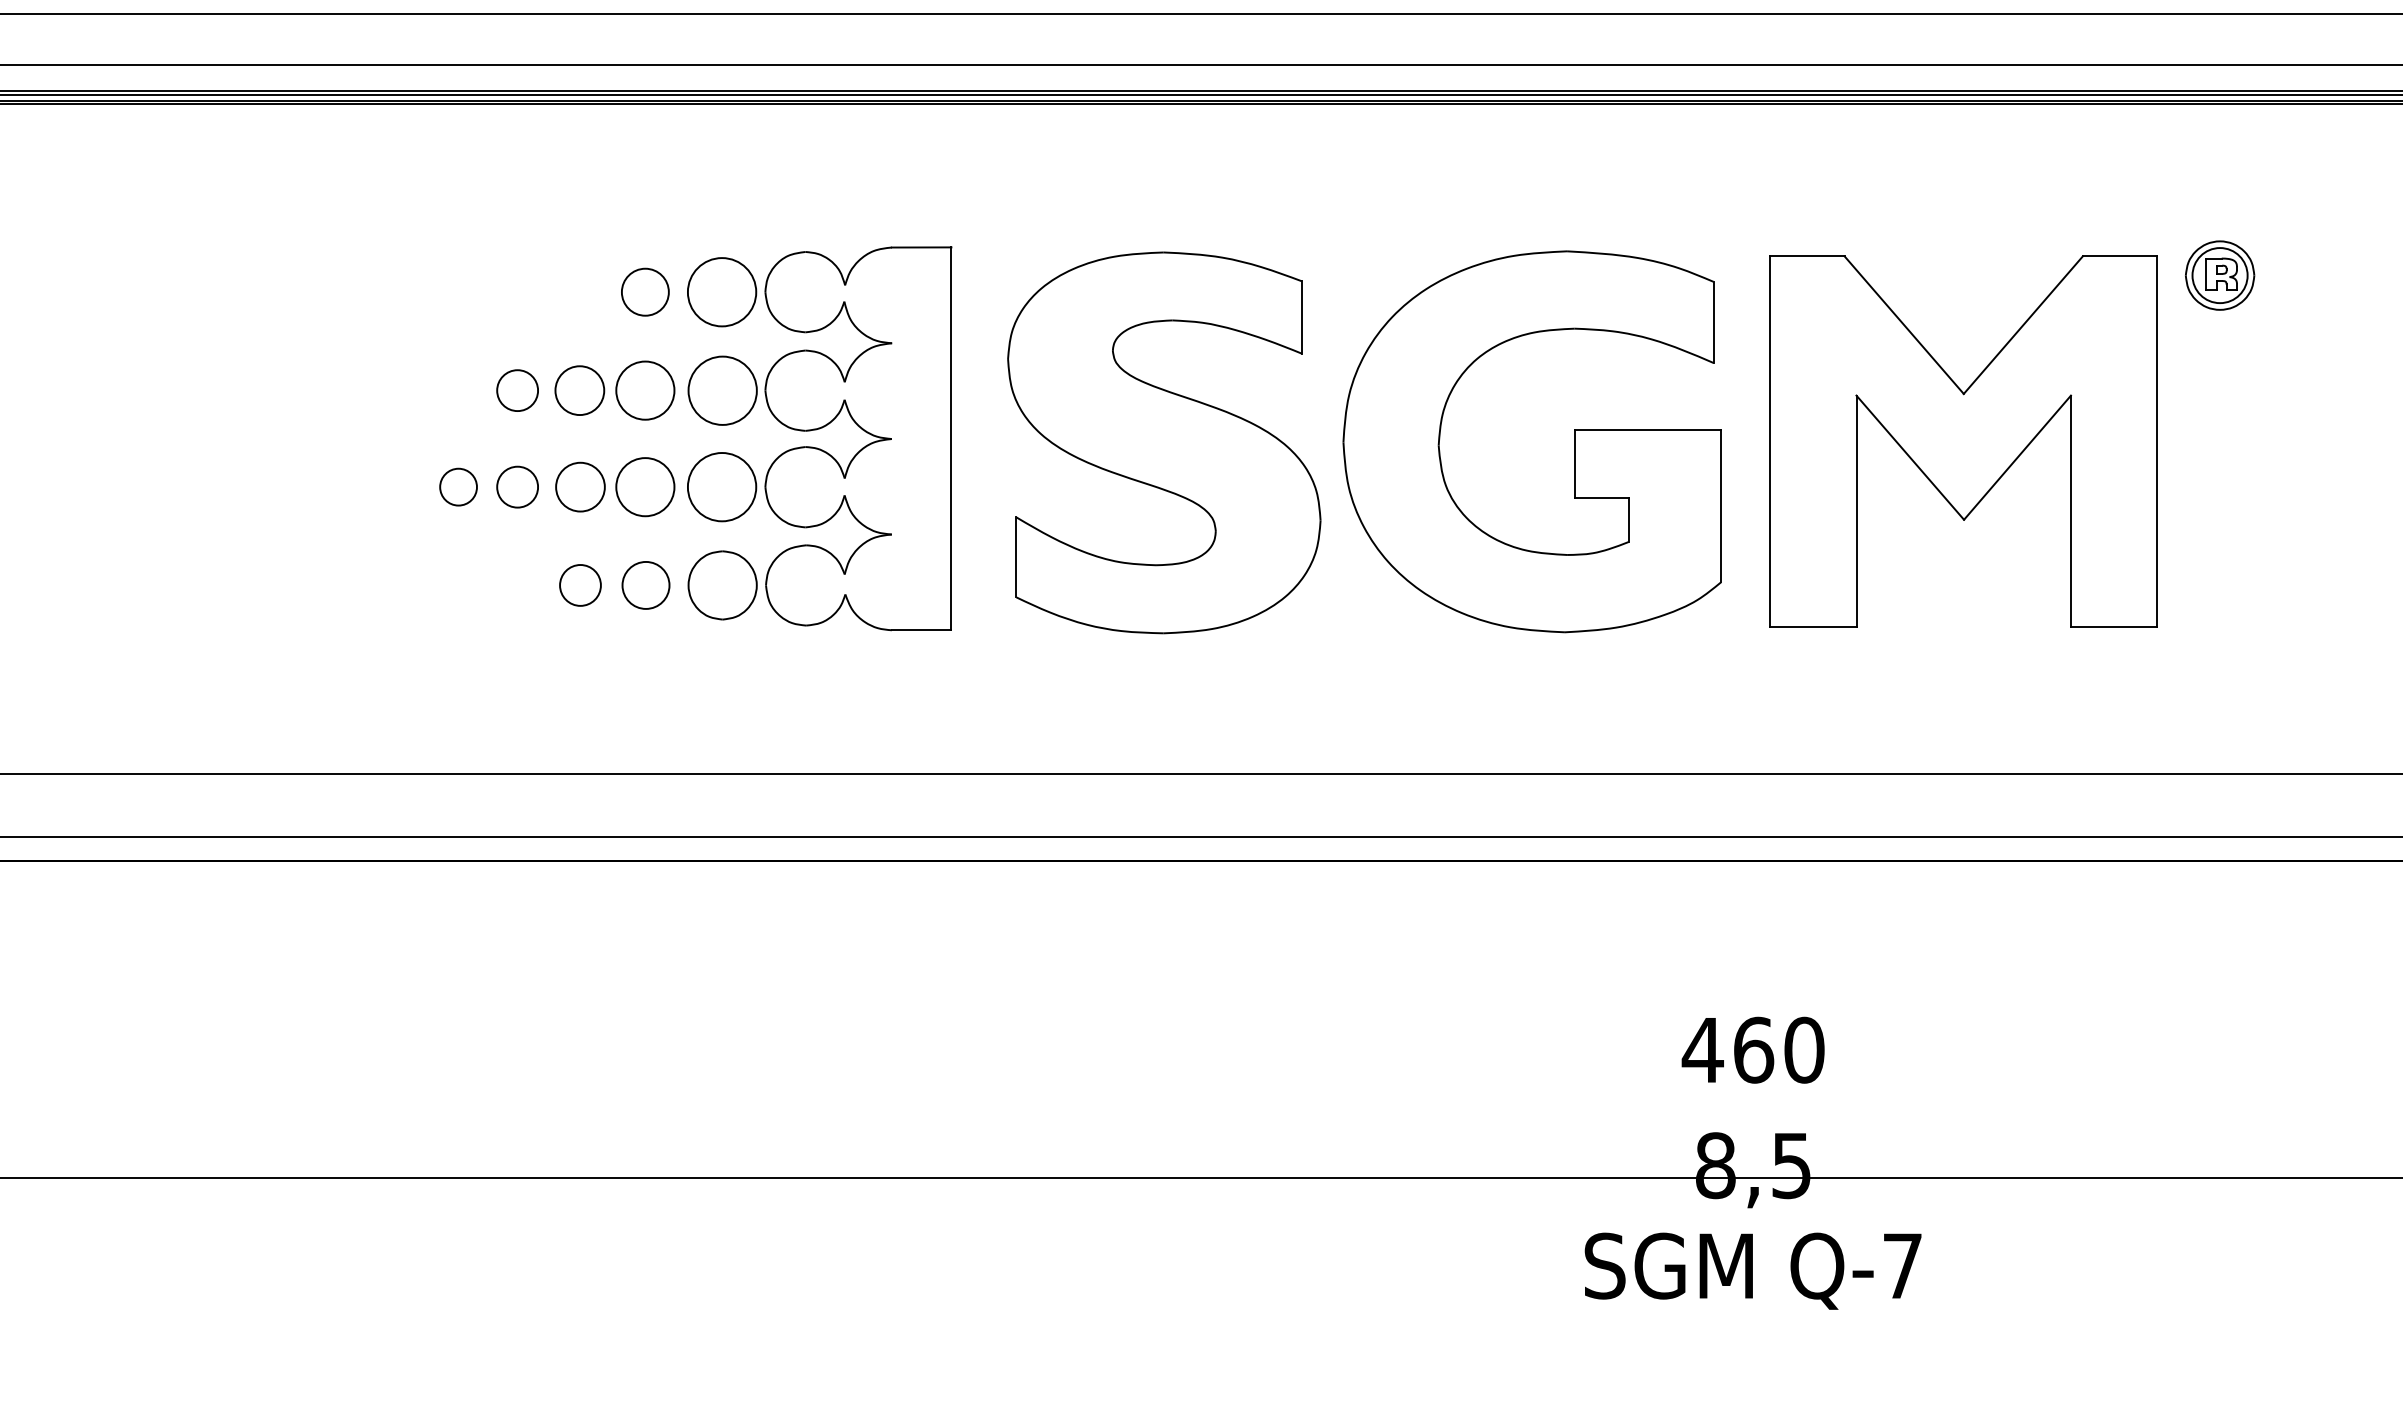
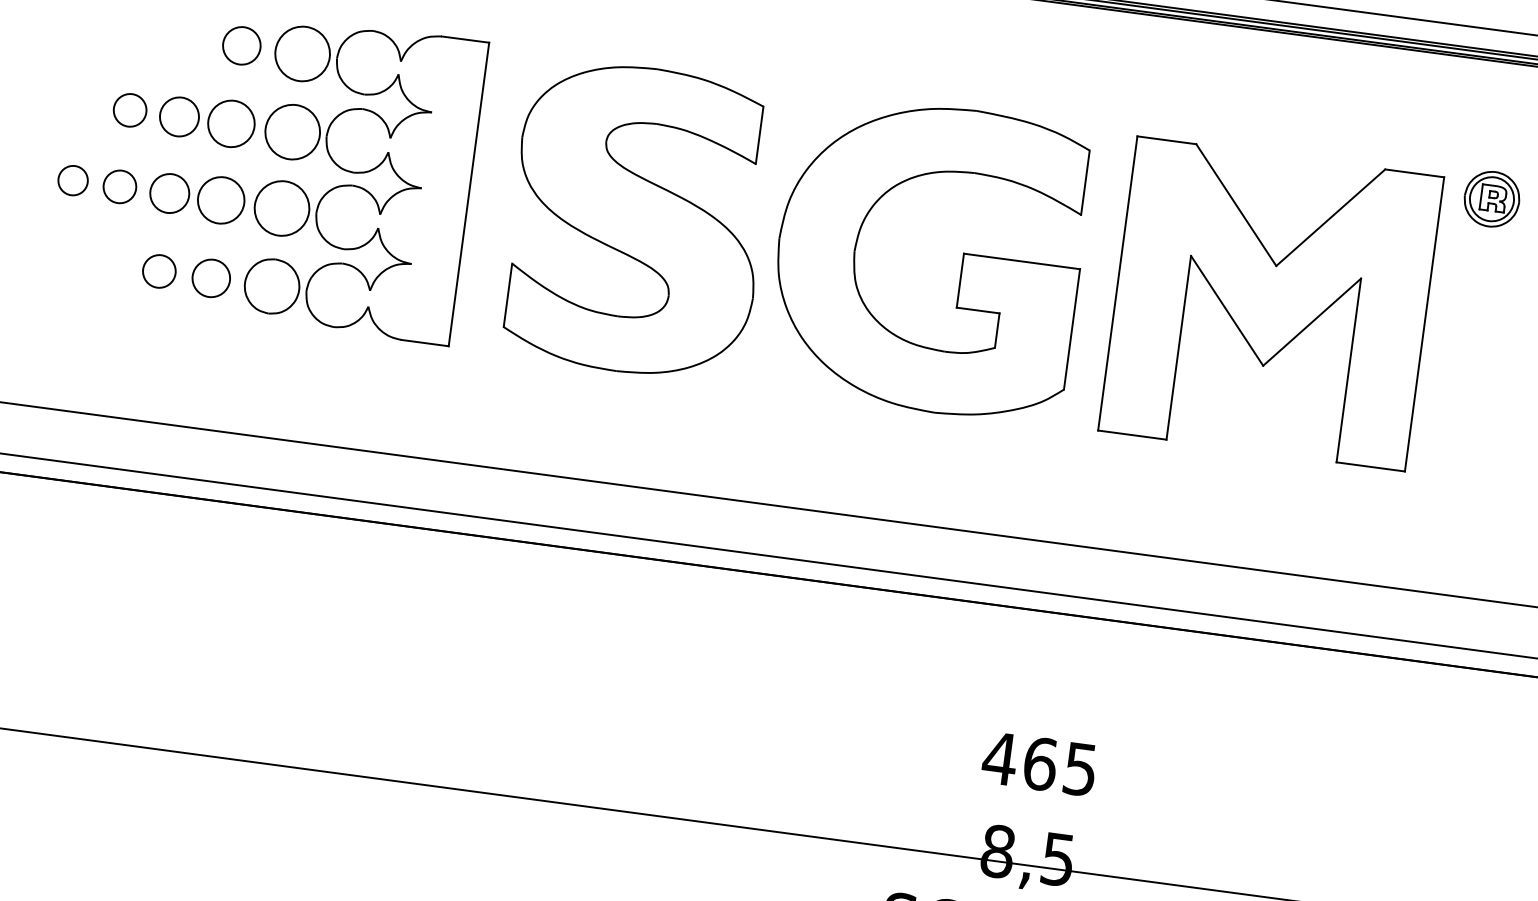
text: (1804, 1049) -> (1080, 768), 460 -> 465

